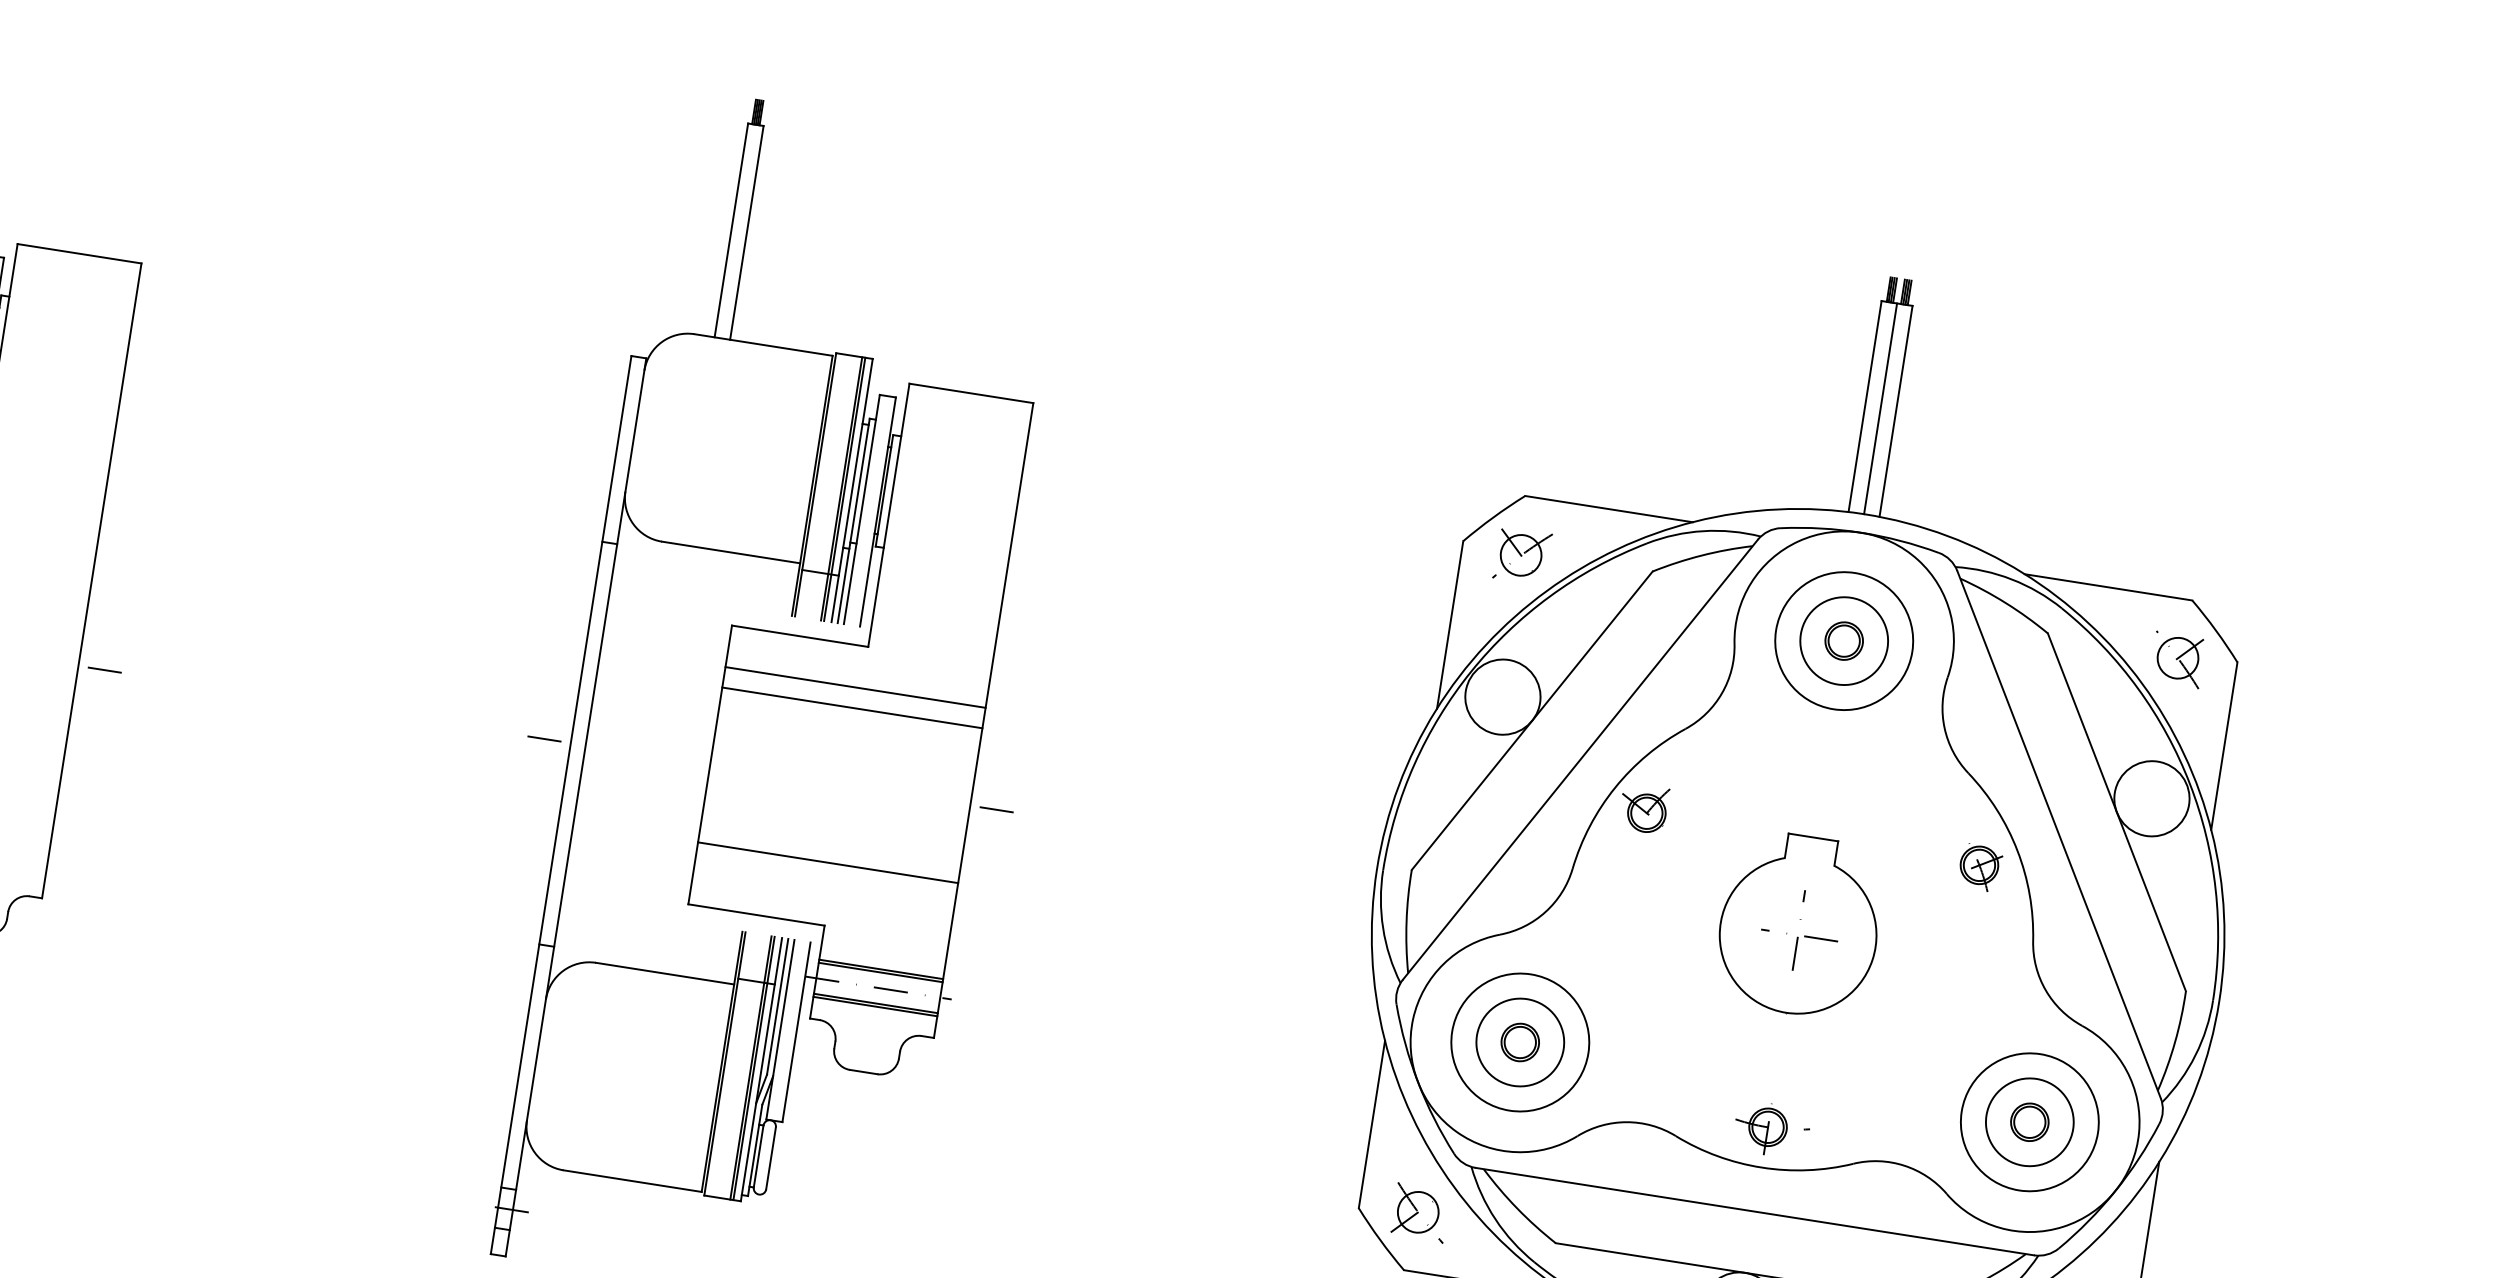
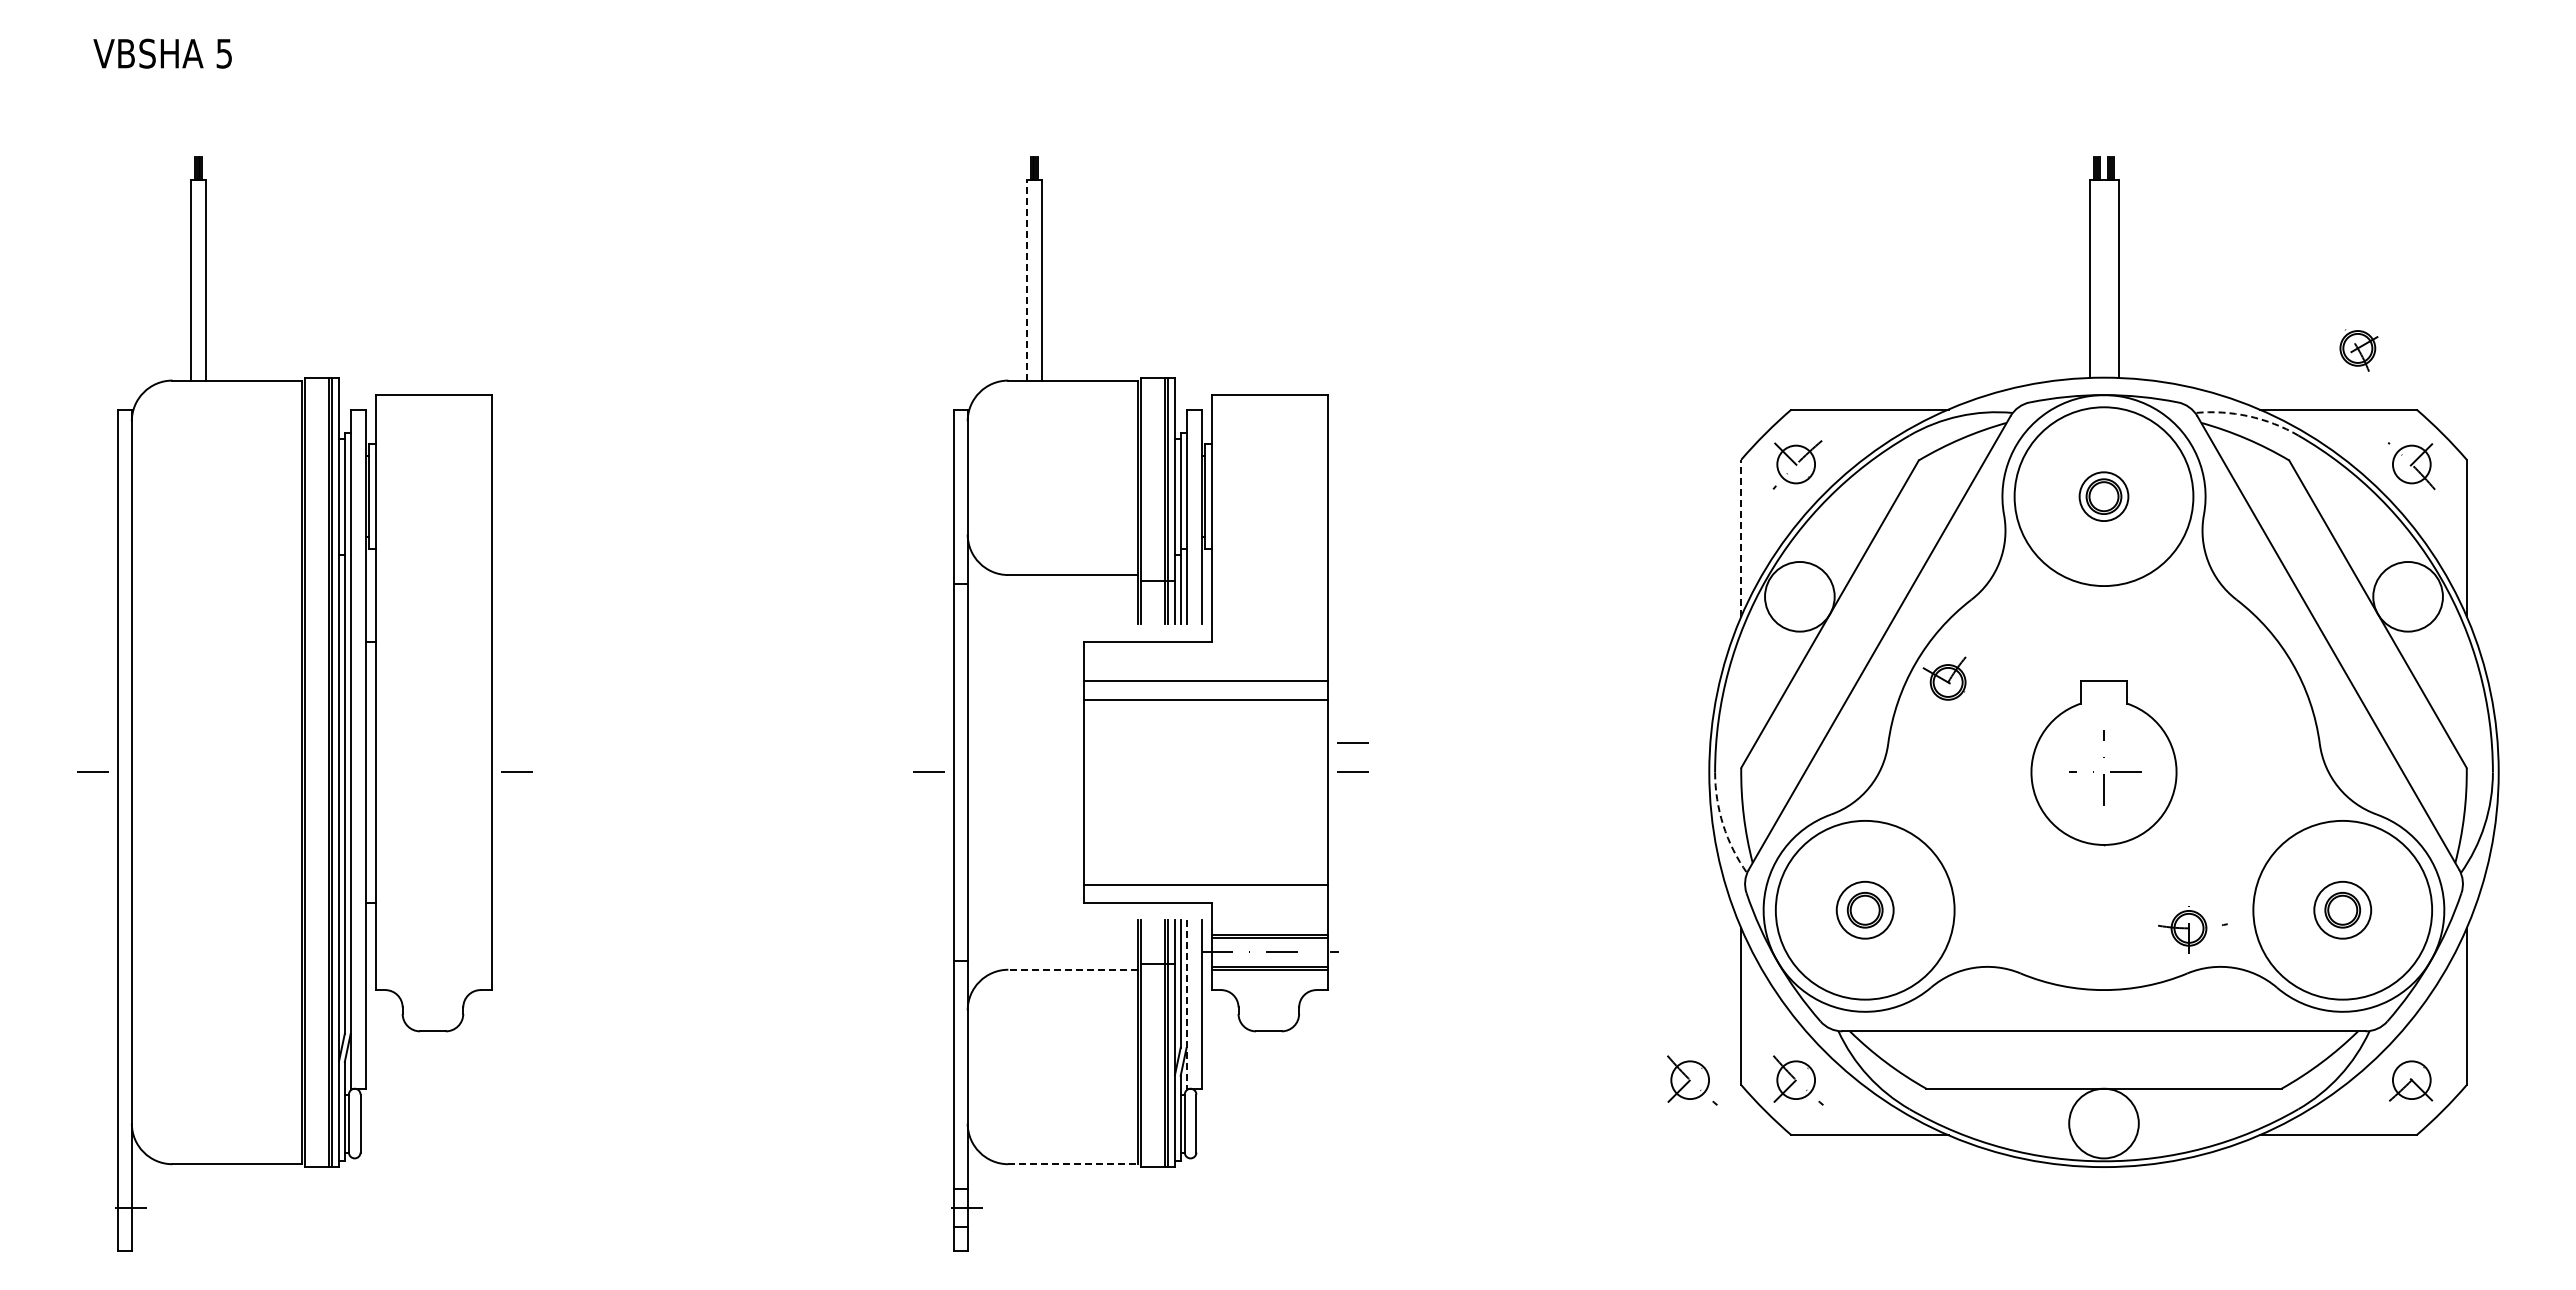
line: (731, 229) -> (1027, 279), solid -> dashed
line: (1881, 408) -> (2104, 278), removed
arc: (2011, 579) -> (2248, 416), solid -> dashed
line: (1450, 625) -> (1741, 538), solid -> dashed
circle: (1843, 640) -> (2103, 496), size x0.6
circle: (1843, 640) -> (2103, 496), size x1.4
line: (1001, 777) -> (1352, 742), added
line: (828, 862) -> (1206, 884), moved
part: (1979, 867) -> (2358, 350), moved
arc: (1383, 928) -> (1723, 825), solid -> dashed
line: (665, 973) -> (1073, 969), solid -> dashed
line: (780, 1030) -> (1186, 1005), solid -> dashed
circle: (1519, 1041) -> (1864, 909), size x0.7
circle: (1520, 1042) -> (1865, 910), size x1.4
circle: (2029, 1121) -> (2342, 909), size x0.7
circle: (2029, 1122) -> (2342, 910), size x1.4
part: (1771, 1129) -> (2192, 929), moved
line: (633, 1181) -> (1073, 1164), solid -> dashed
part: (1307, 1195) -> (1692, 1080), added

